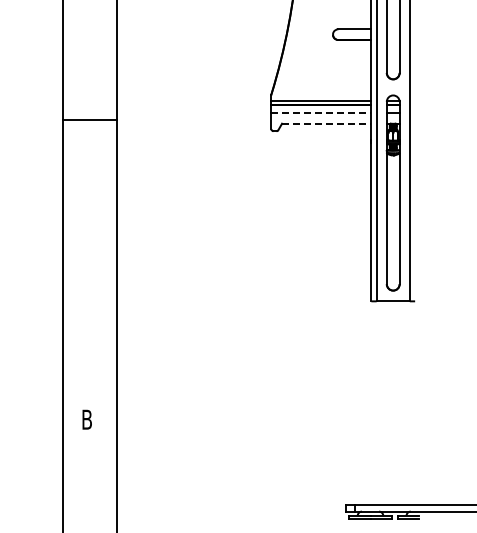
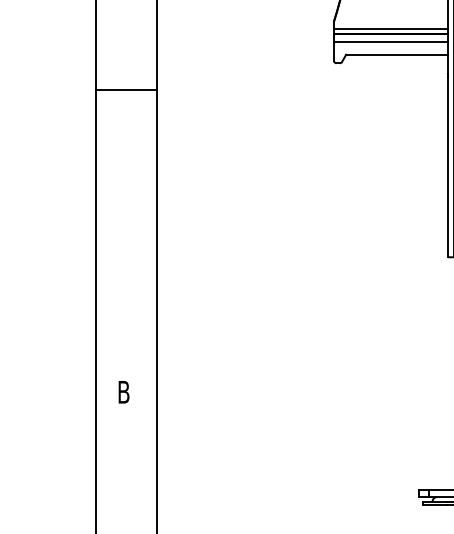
line: (321, 112) -> (391, 41), dashed -> solid
line: (89, 120) -> (126, 89), moved
line: (326, 123) -> (396, 54), dashed -> solid

